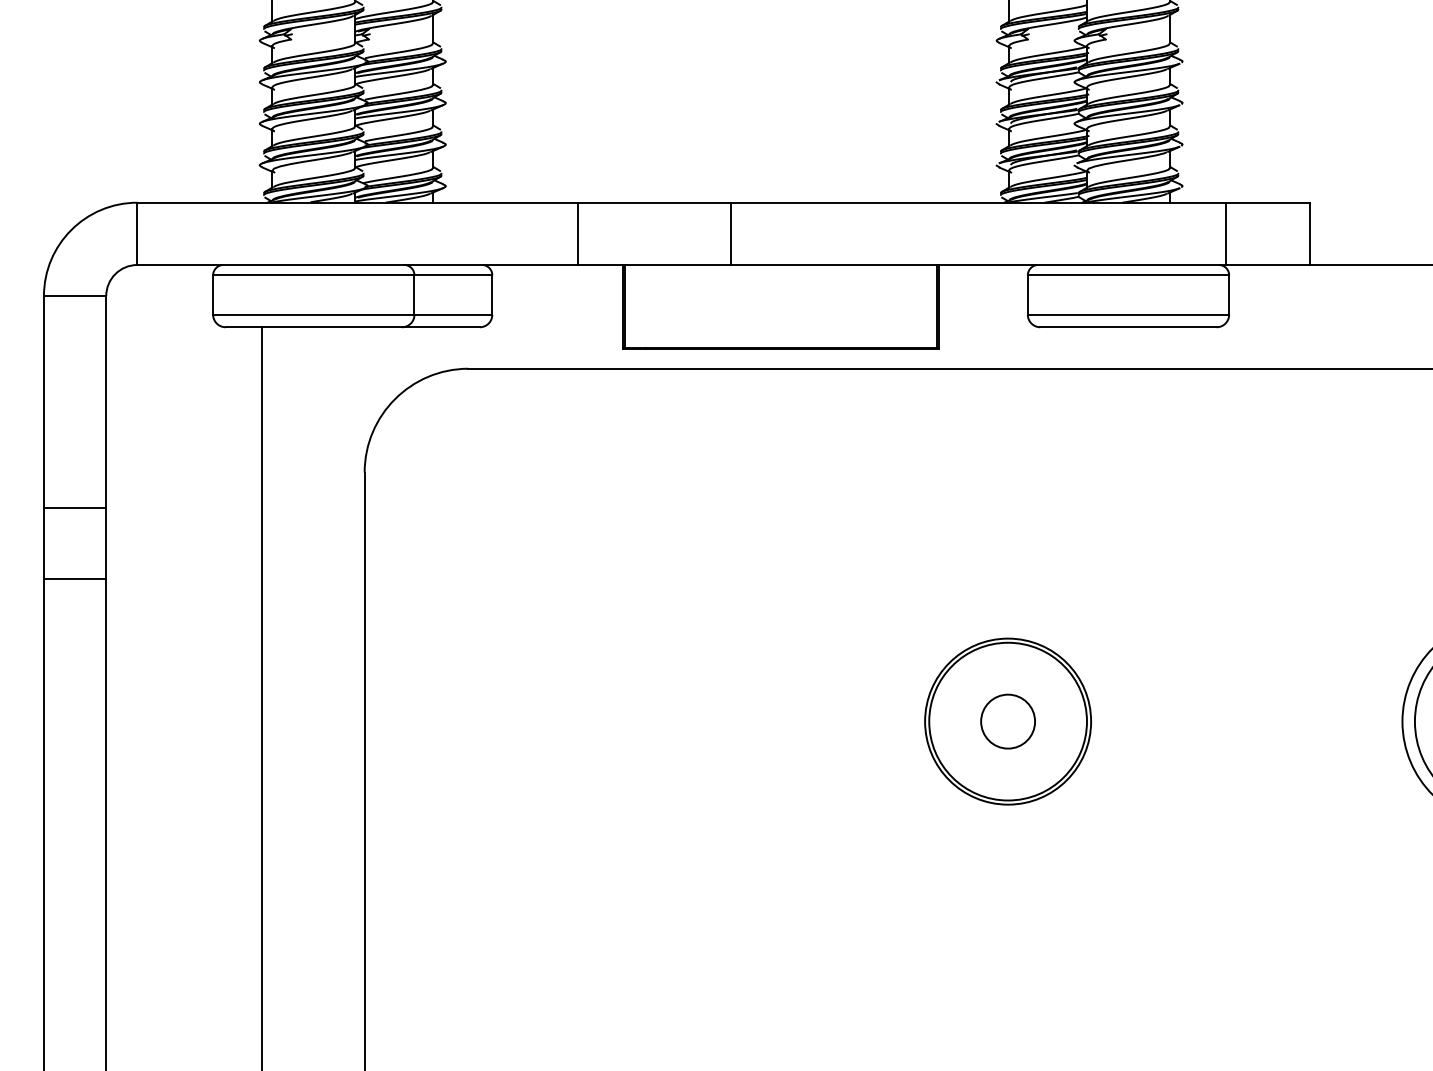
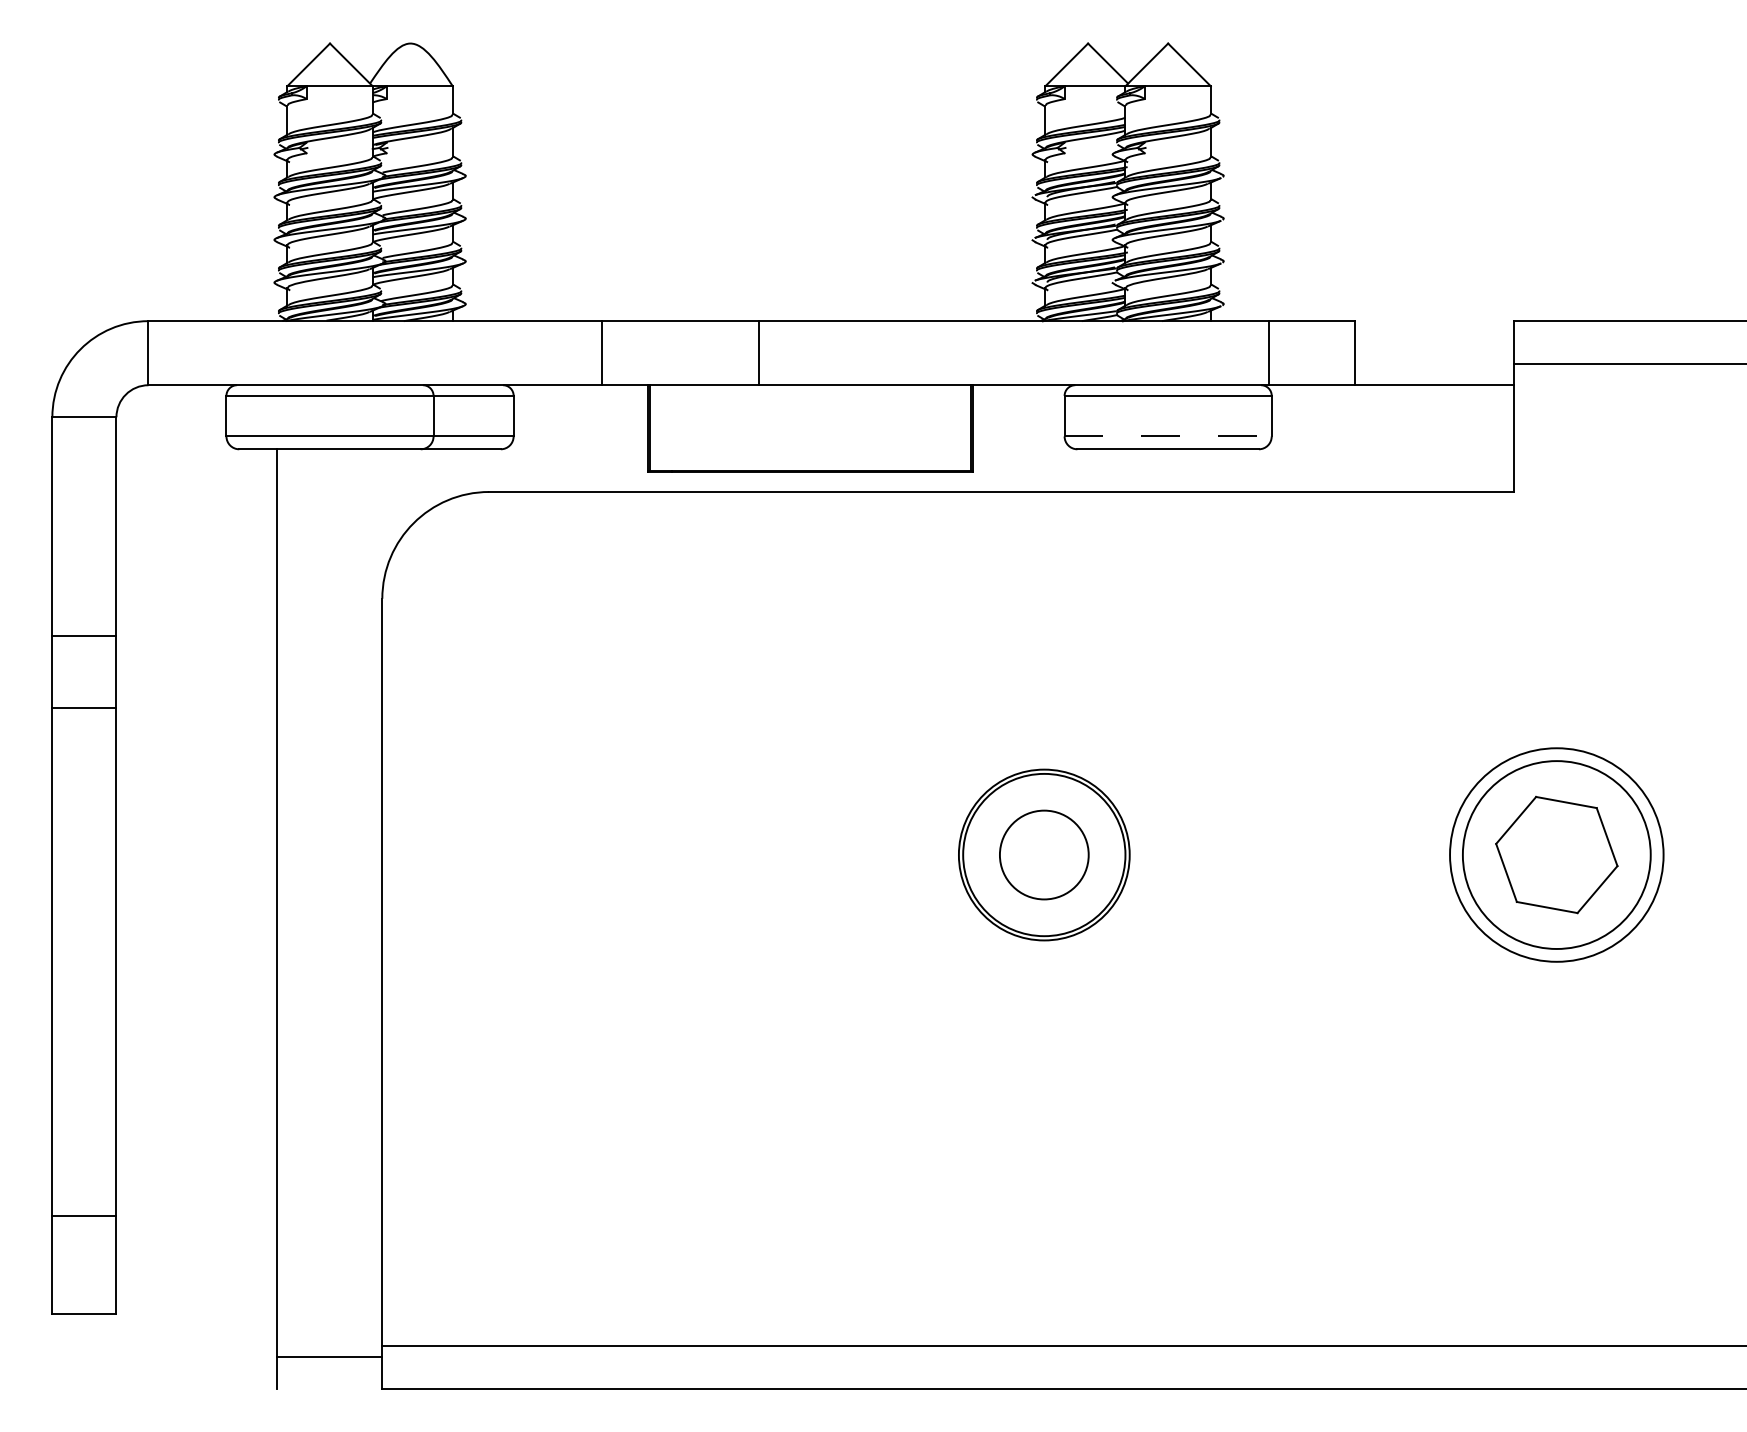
line: (1128, 314) -> (1168, 436), solid -> dashed
circle: (1008, 721) -> (1044, 854), size x1.6

